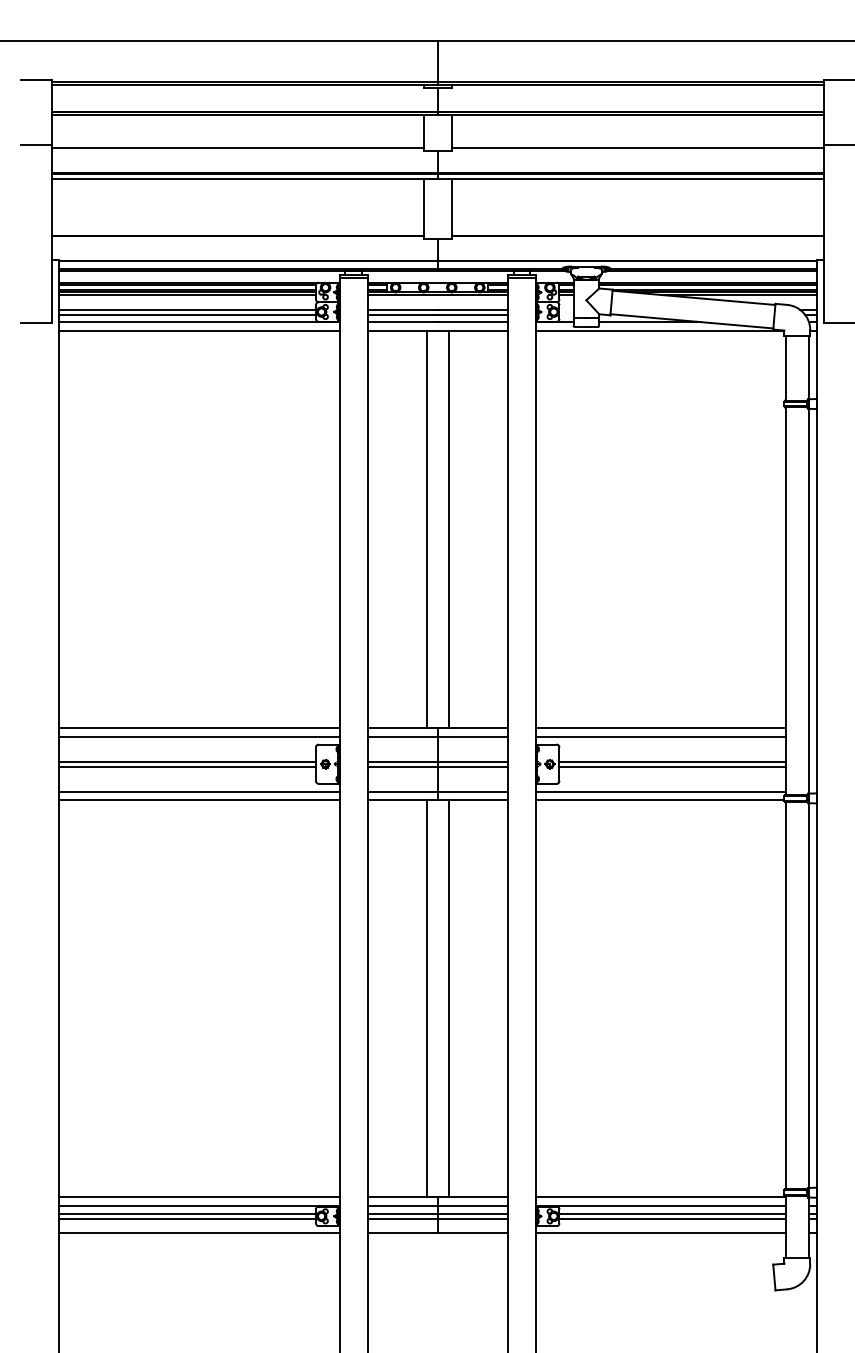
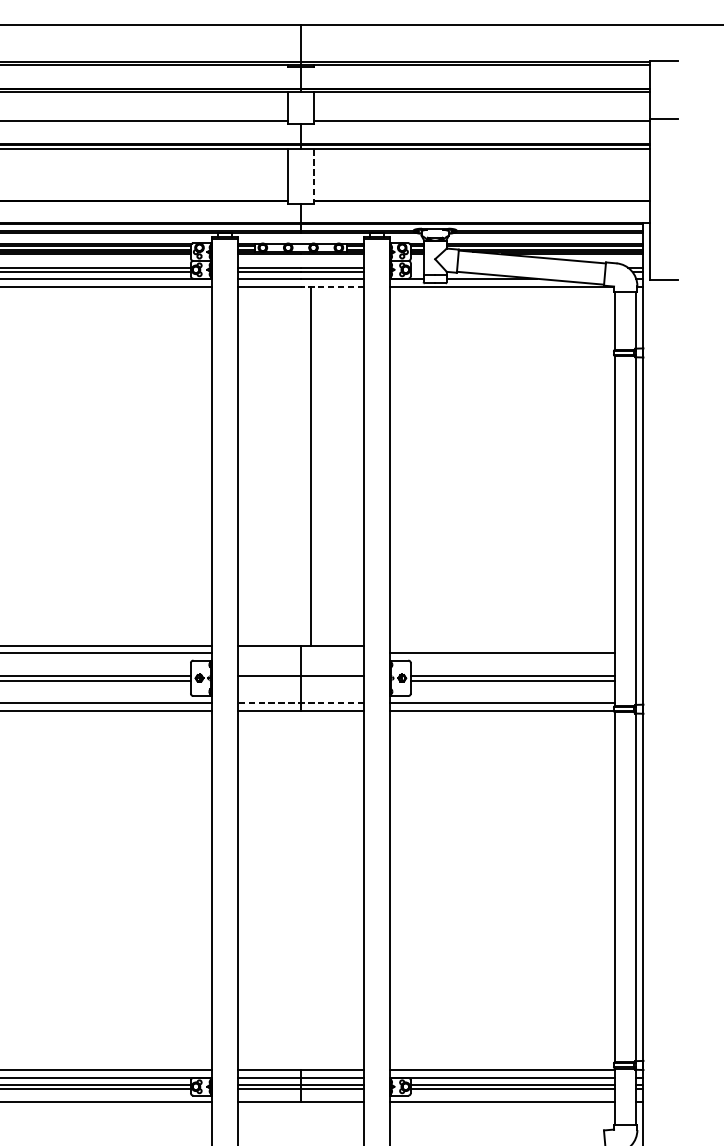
line: (451, 209) -> (313, 177), solid -> dashed
line: (472, 331) -> (332, 287), solid -> dashed
line: (426, 529) -> (290, 466), removed
line: (660, 728) -> (502, 646), removed
line: (437, 736) -> (300, 653), removed
line: (437, 766) -> (300, 680), removed
line: (437, 791) -> (300, 702), solid -> dashed
line: (426, 998) -> (290, 889), removed
line: (448, 998) -> (310, 889), removed

